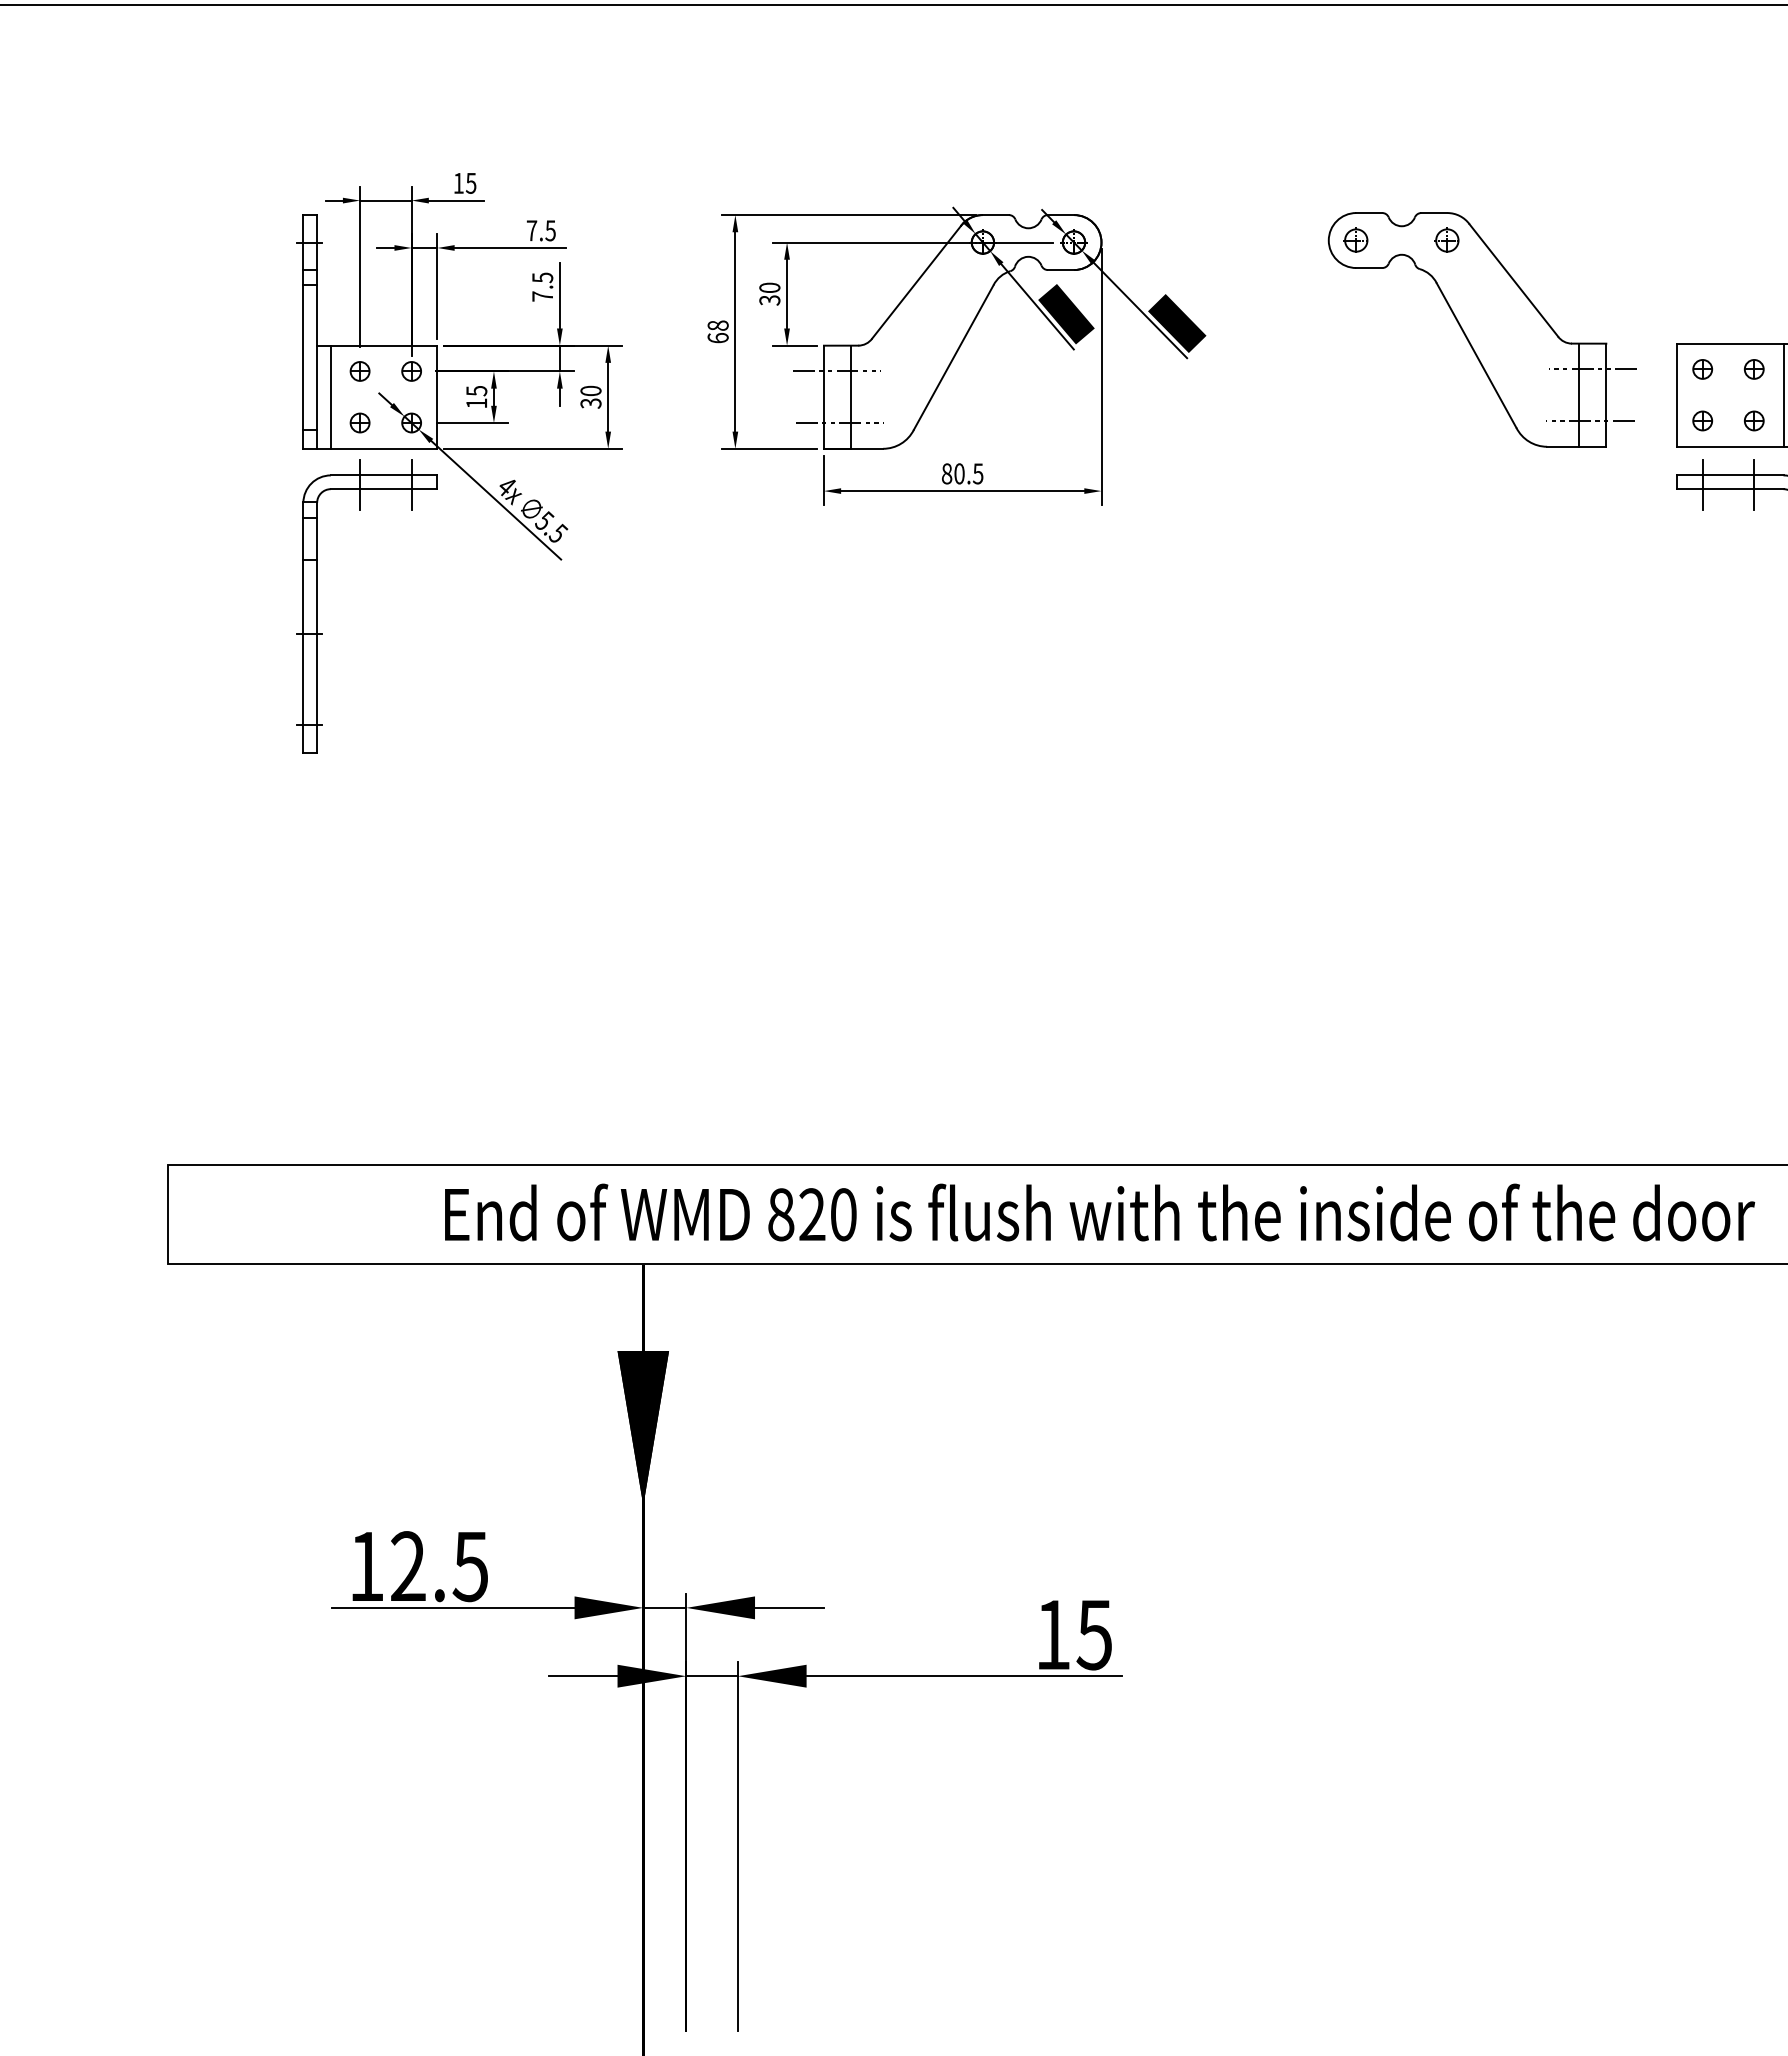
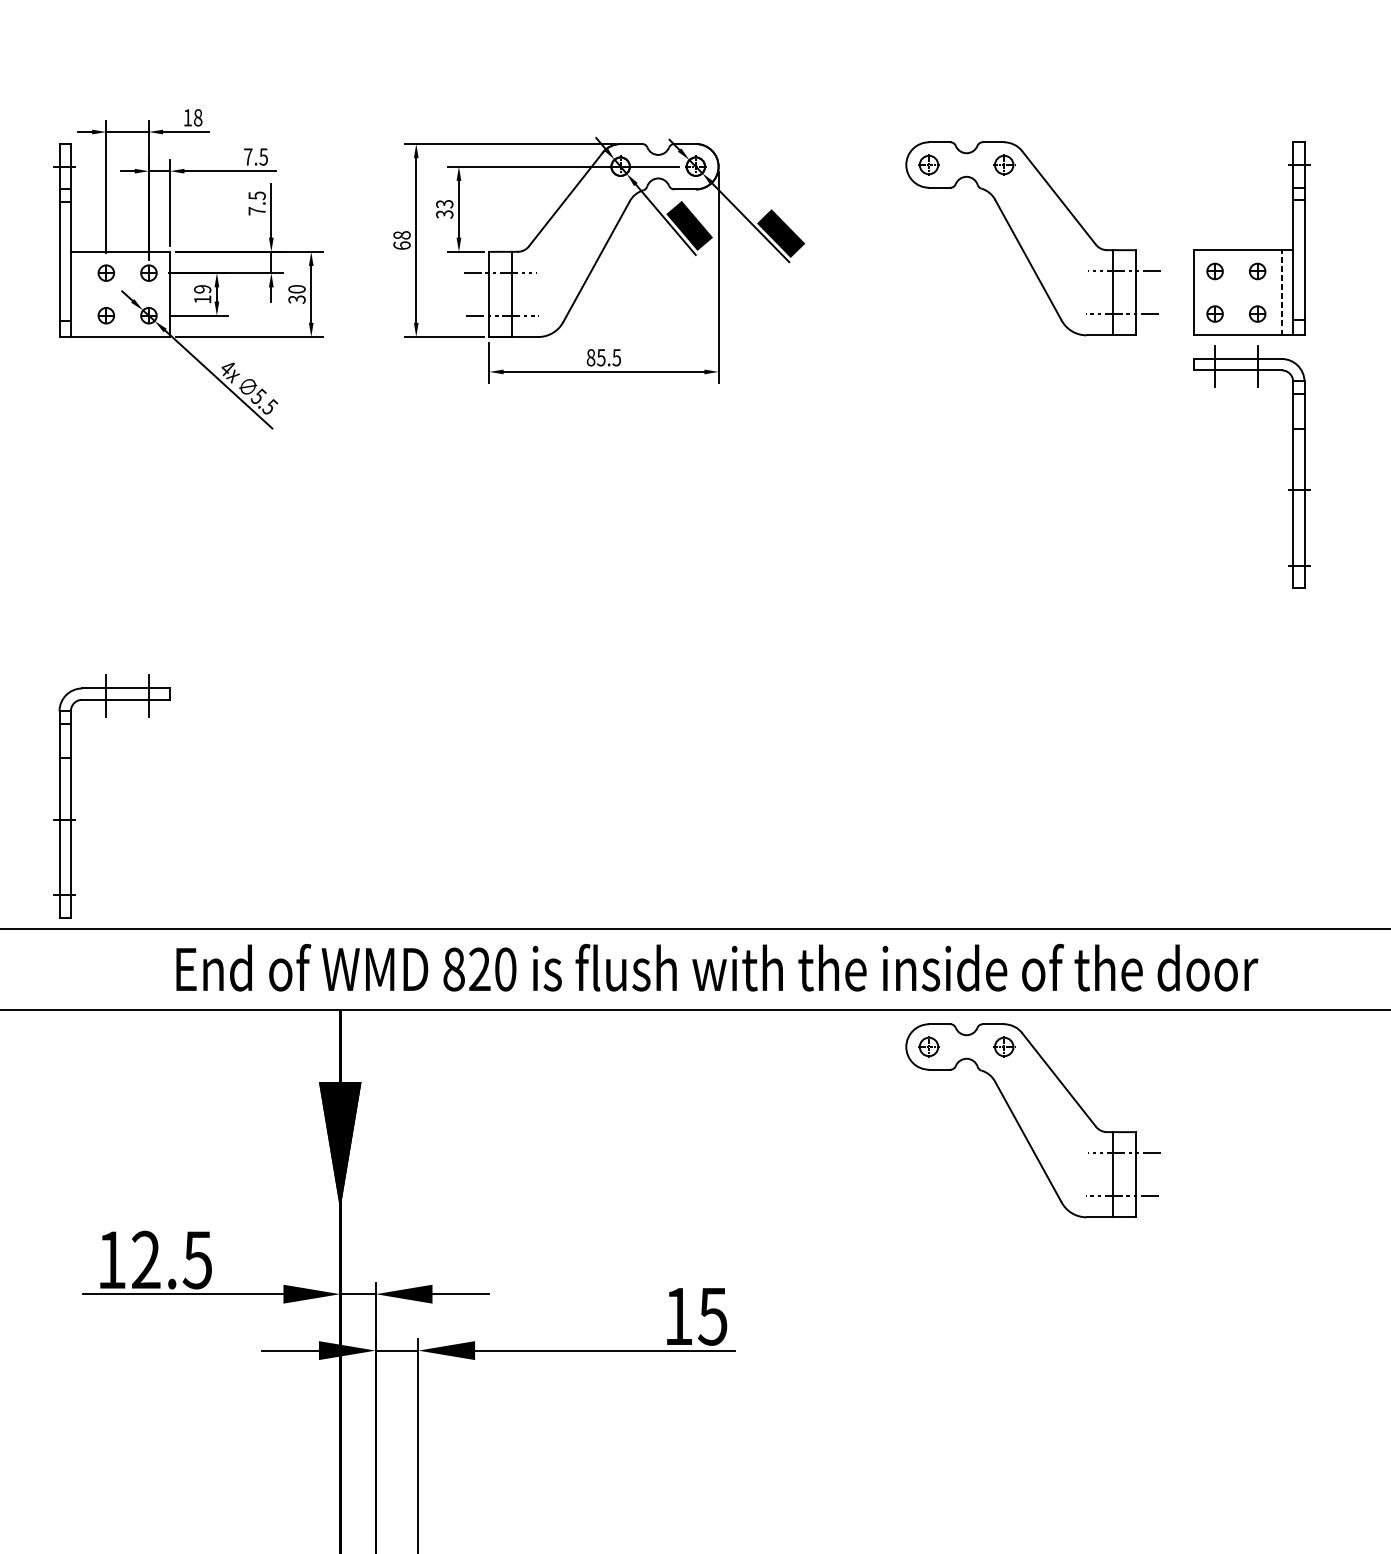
text: (470, 182) -> (197, 117), 15 -> 18
text: (769, 287) -> (444, 203), 30 -> 33
text: (476, 391) -> (202, 289), 15 -> 19
line: (1783, 395) -> (1281, 293), solid -> dashed
line: (330, 396) -> (81, 293), removed
text: (959, 473) -> (601, 357), 80.5 -> 85.5
part: (317, 606) -> (71, 796), moved
part: (1481, 1397) -> (1032, 1120), added

